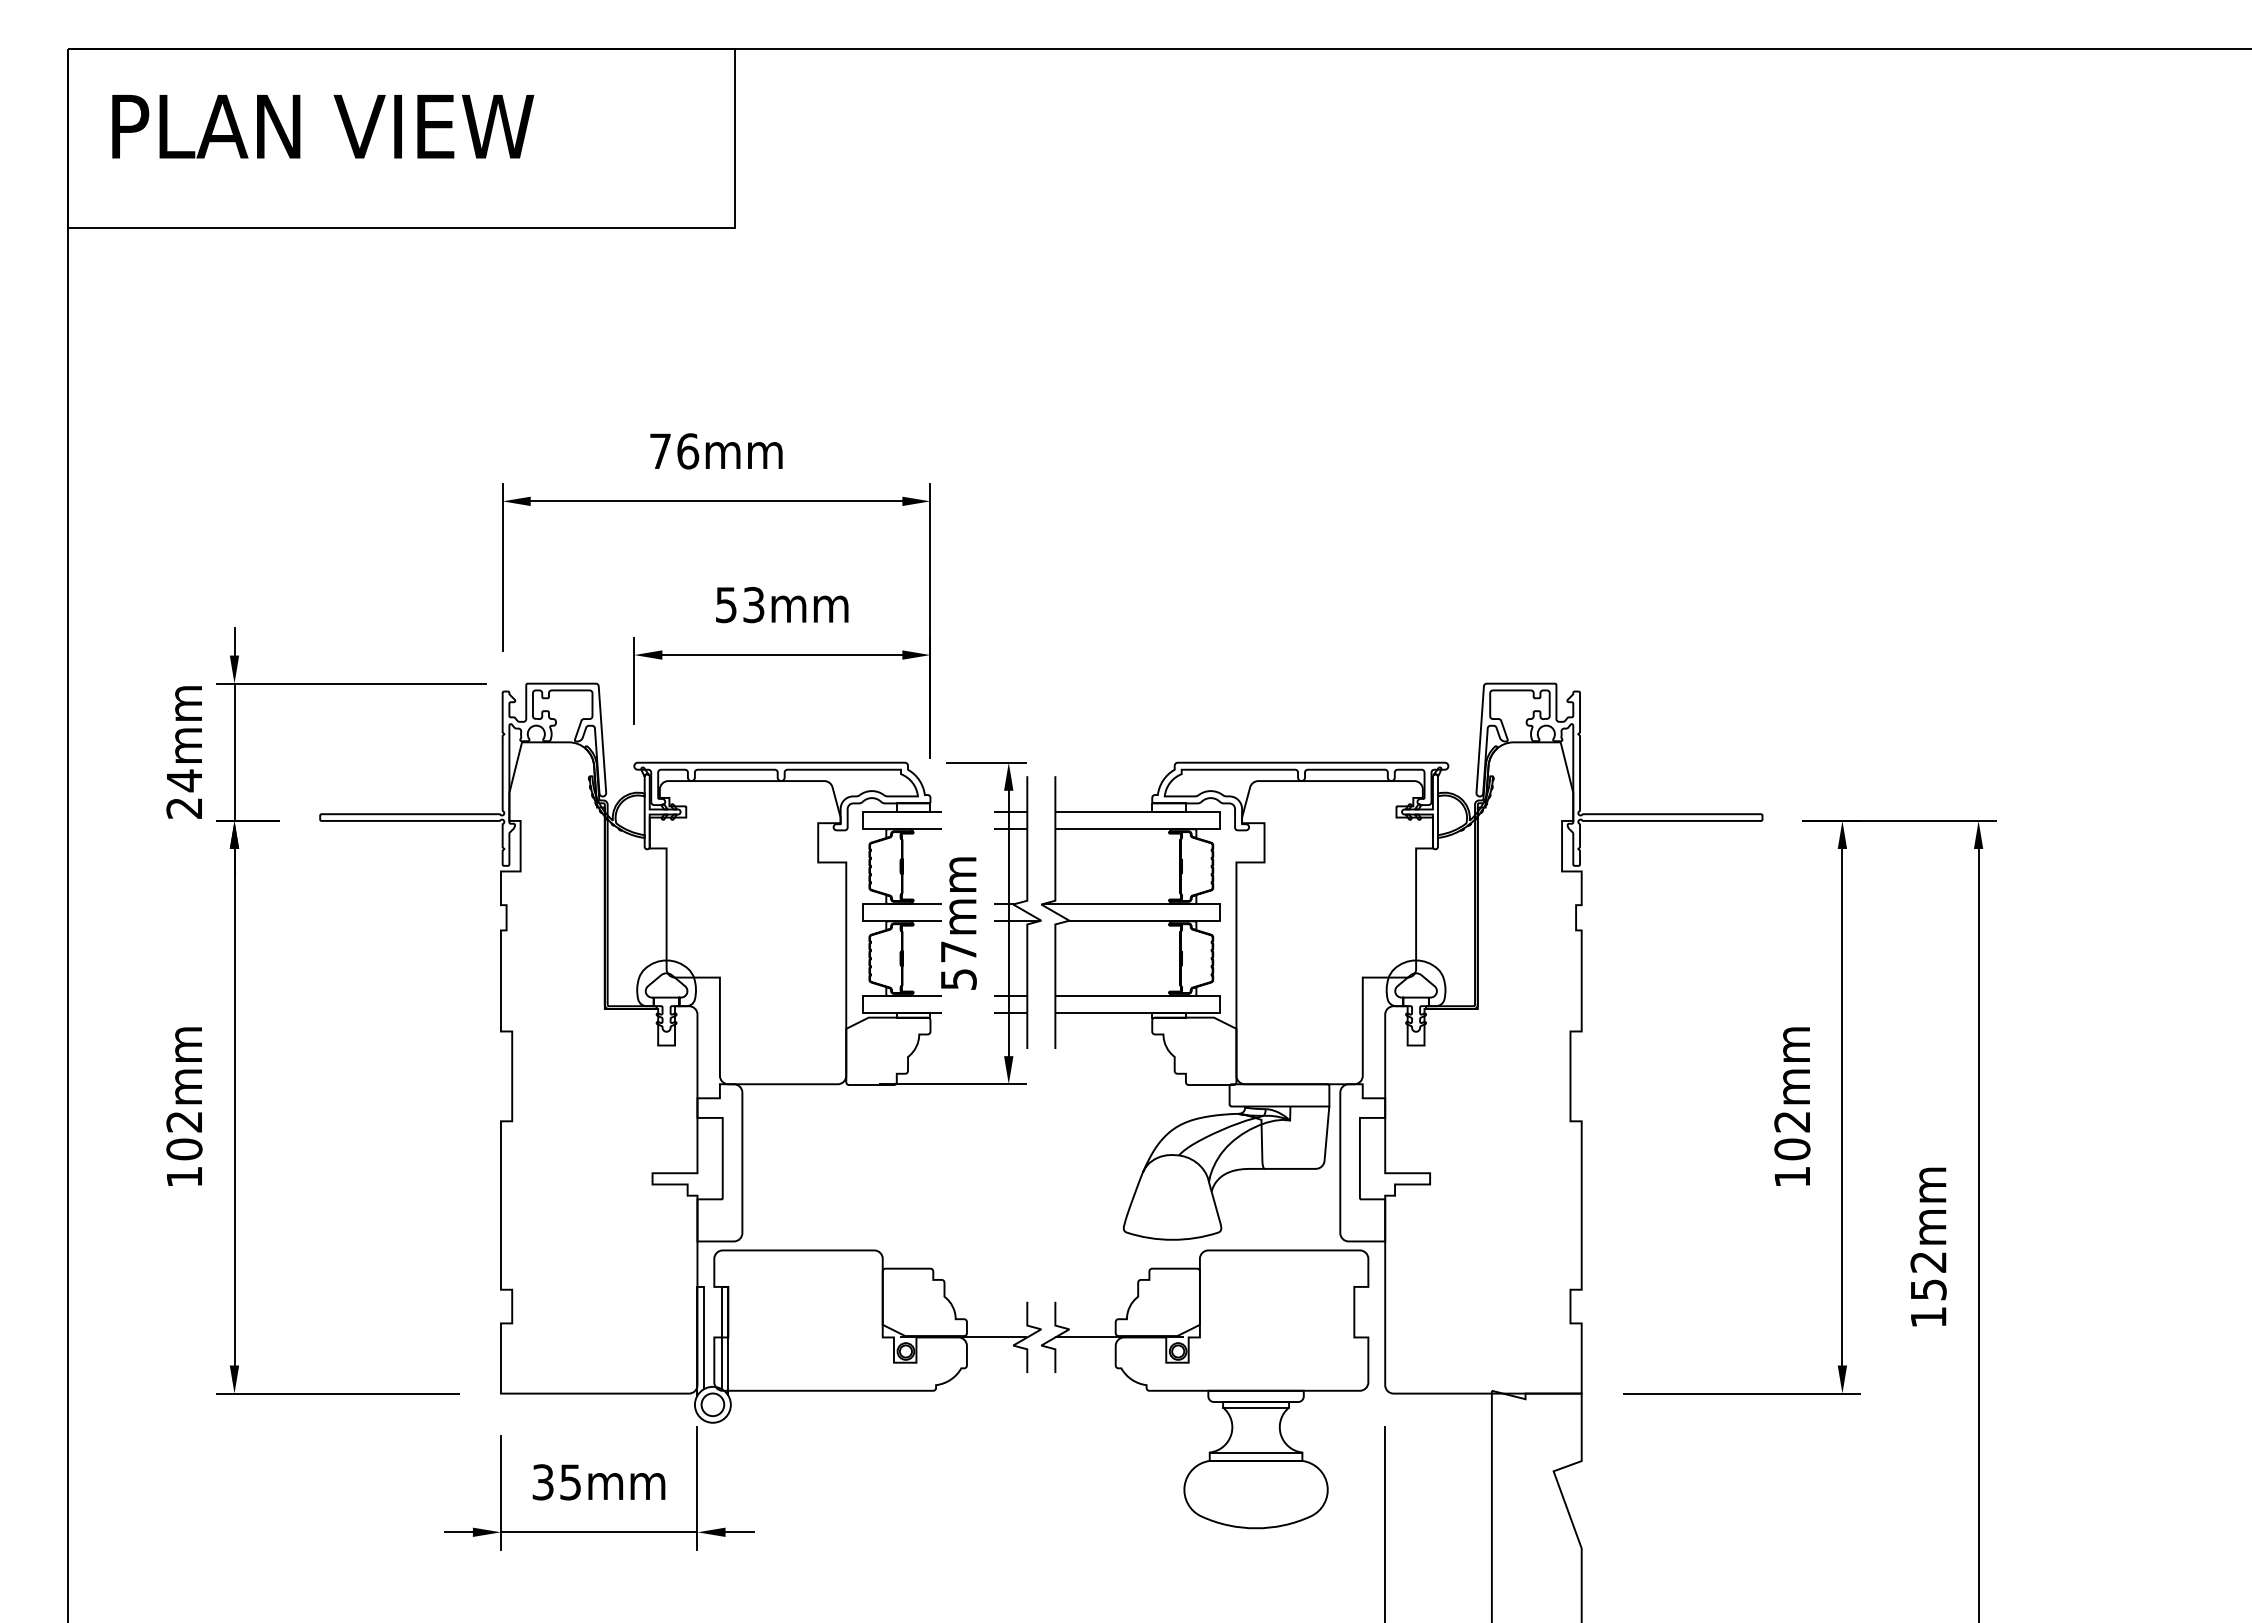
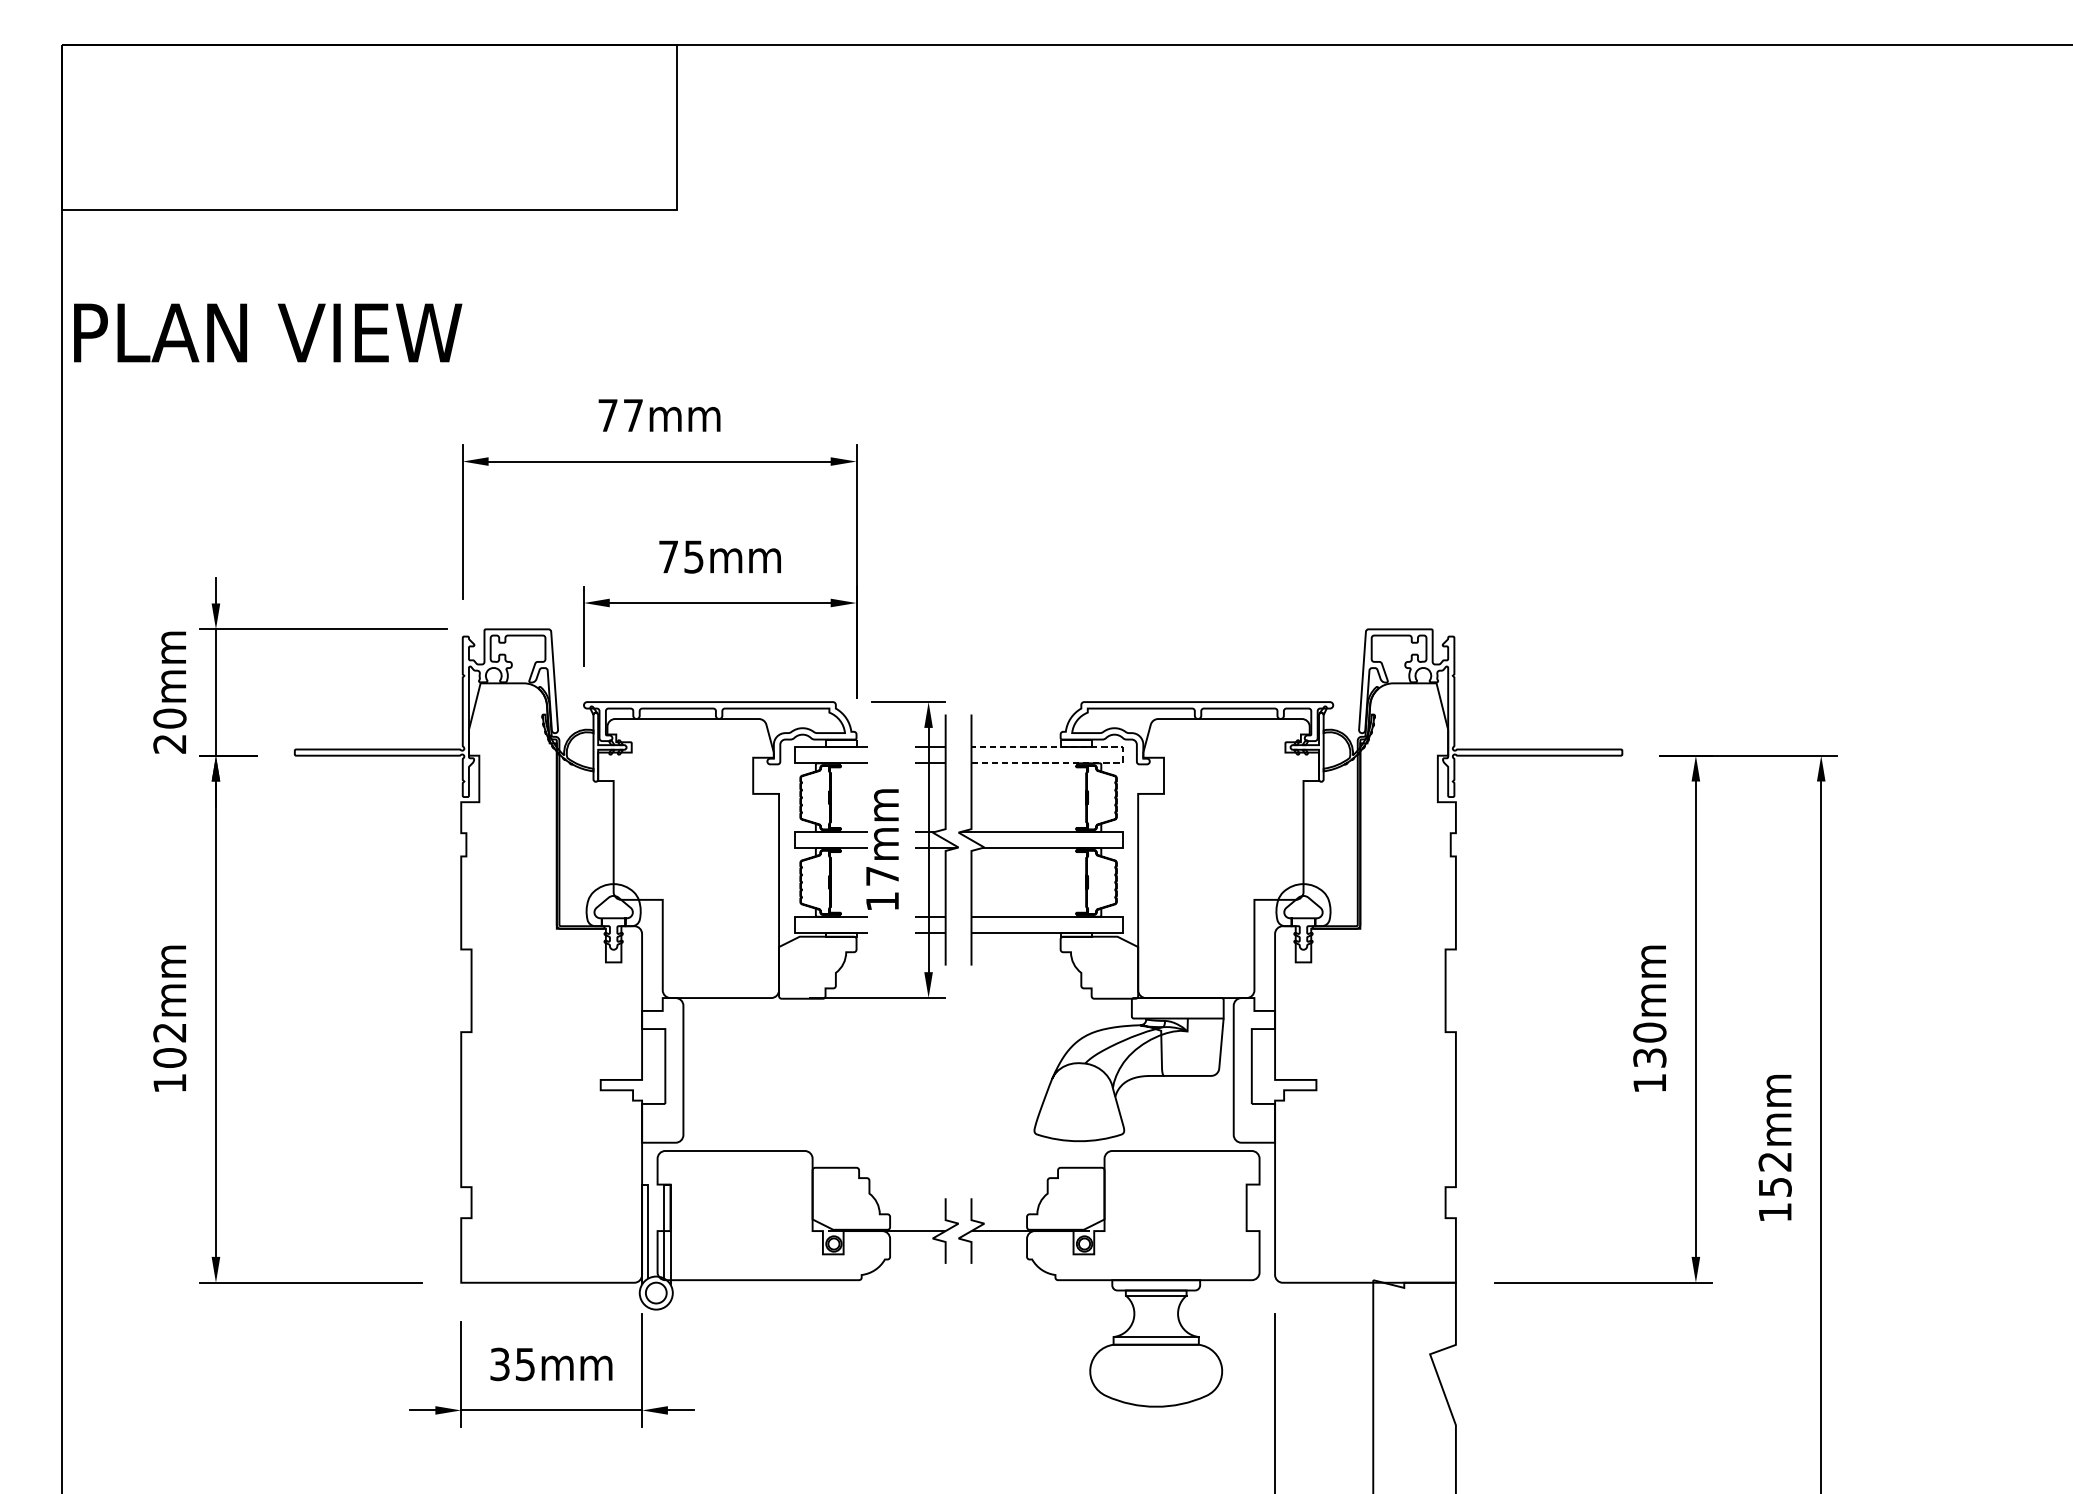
text: (323, 126) -> (268, 332), moved
text: (688, 451) -> (633, 415), 76mm -> 77mm
text: (740, 604) -> (681, 556), 53mm -> 75mm
text: (184, 780) -> (169, 718), 24mm -> 20mm
line: (1219, 820) -> (1122, 755), solid -> dashed
text: (958, 979) -> (882, 901), 57mm -> 17mm
text: (1792, 1135) -> (1649, 1045), 102mm -> 130mm

